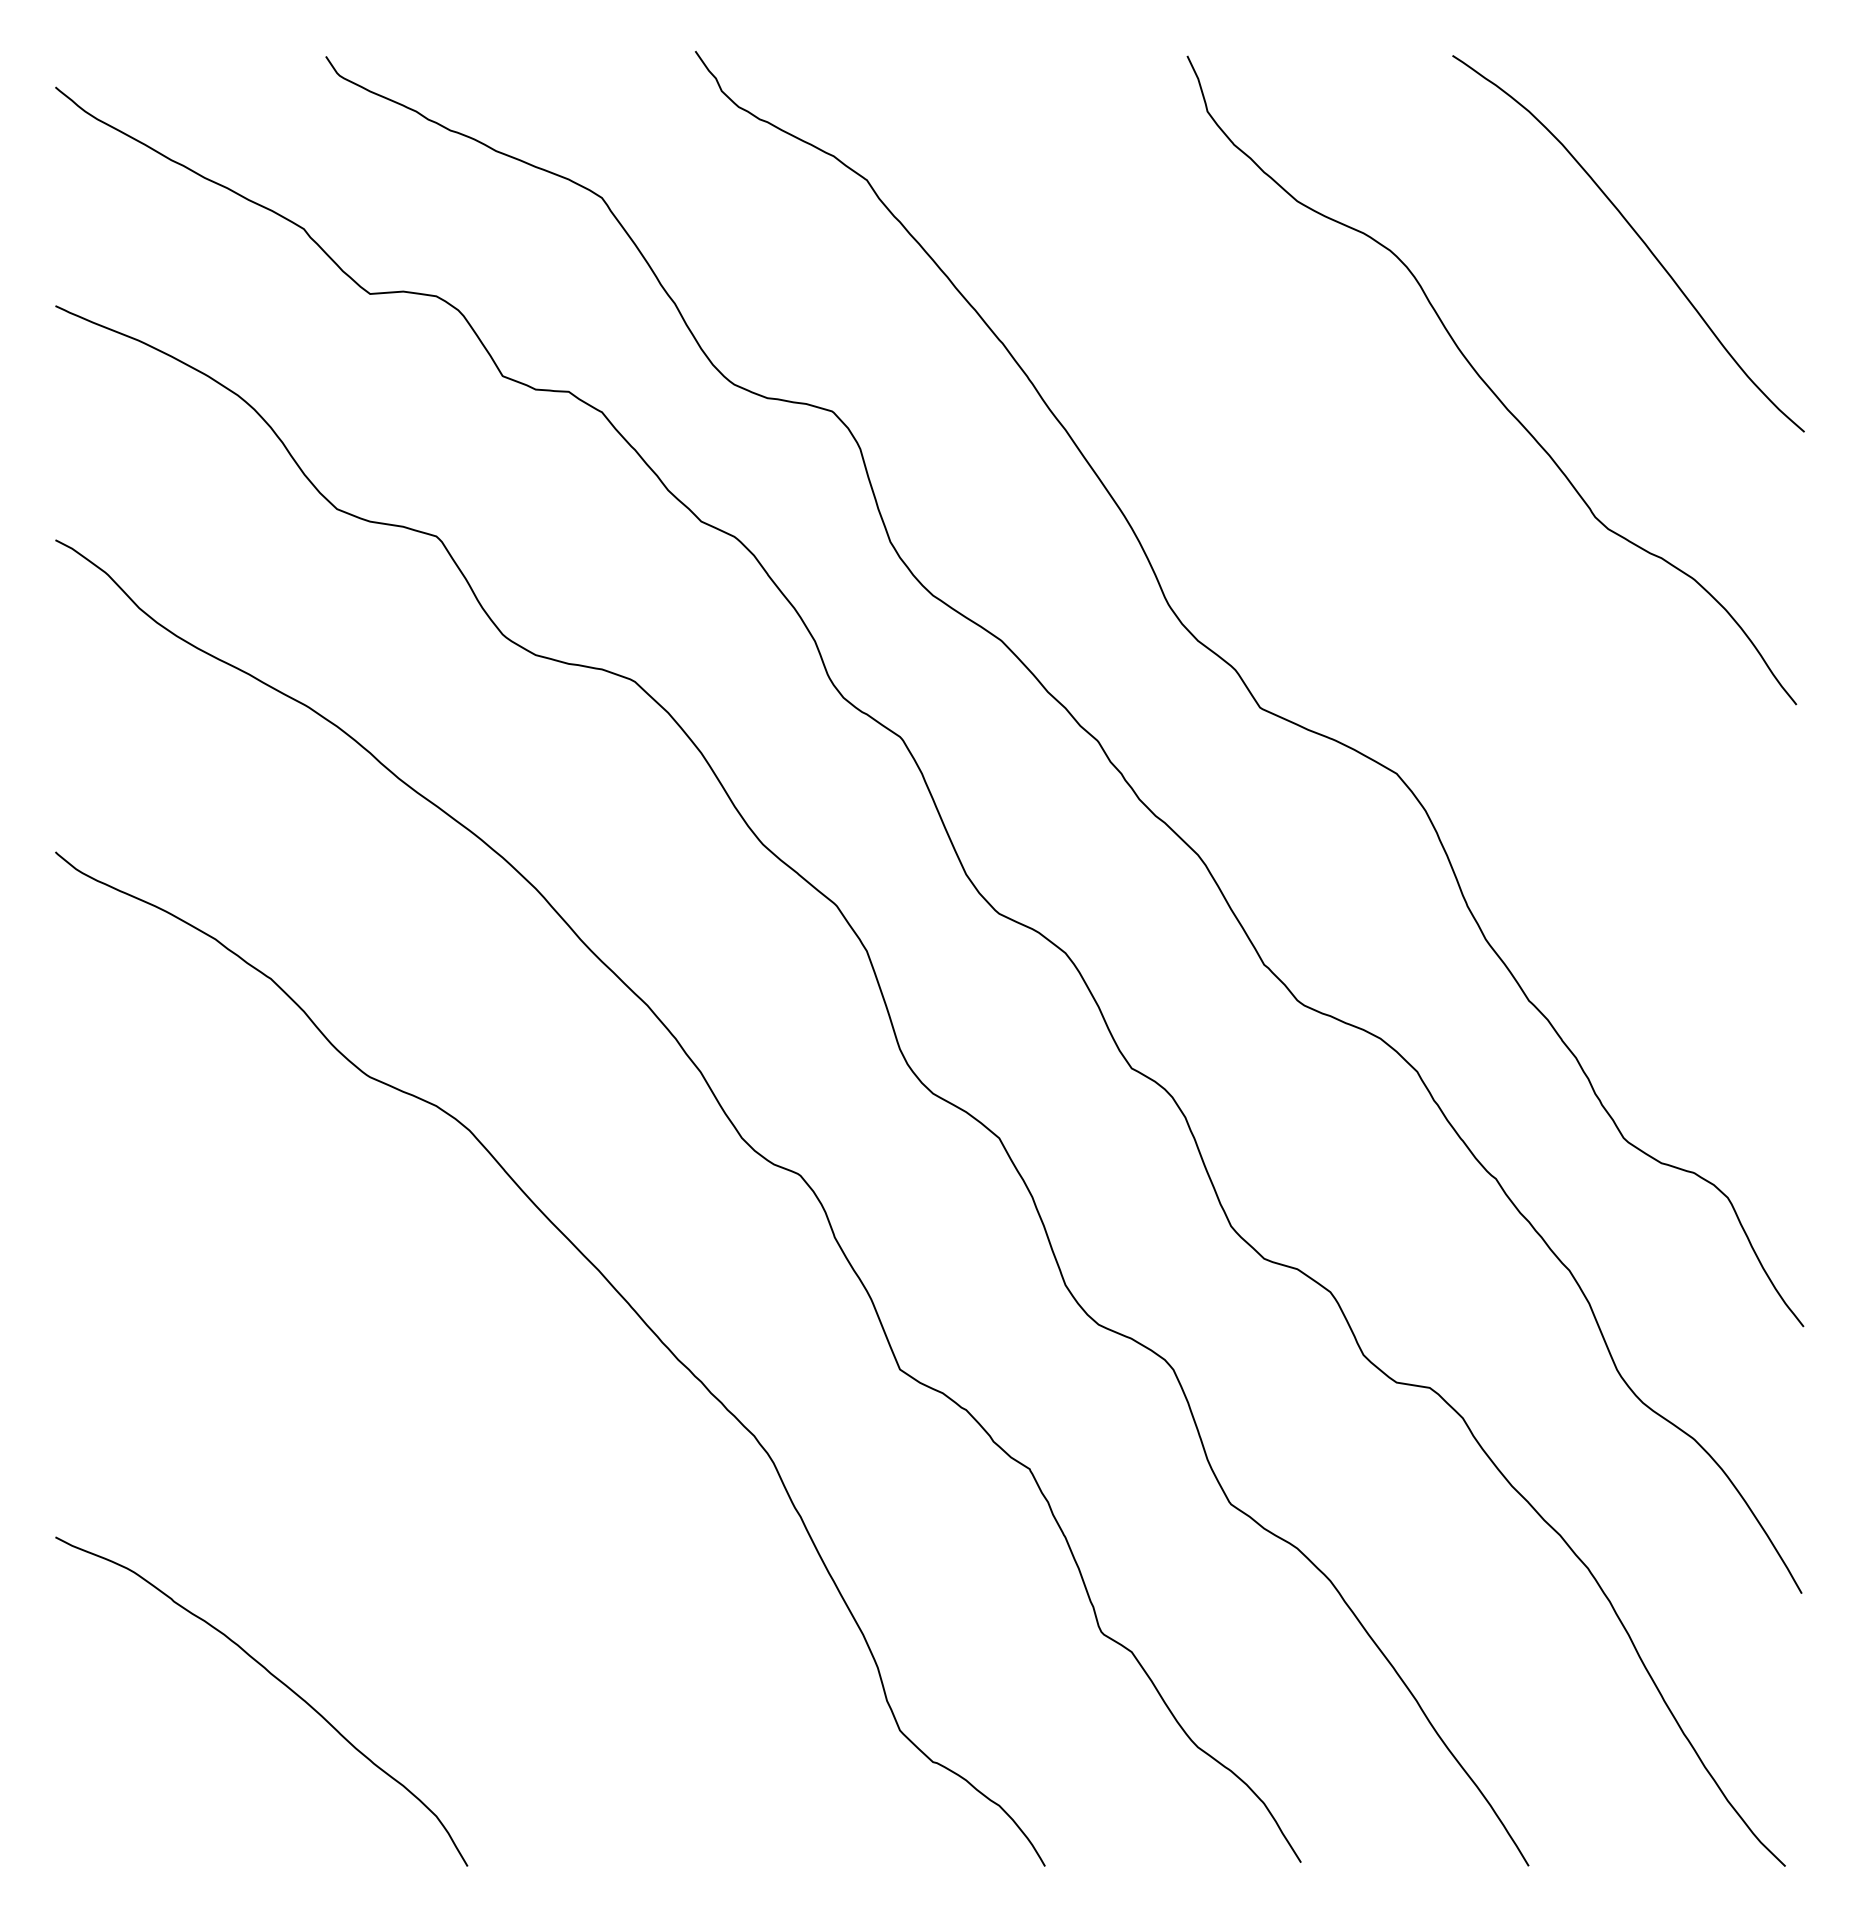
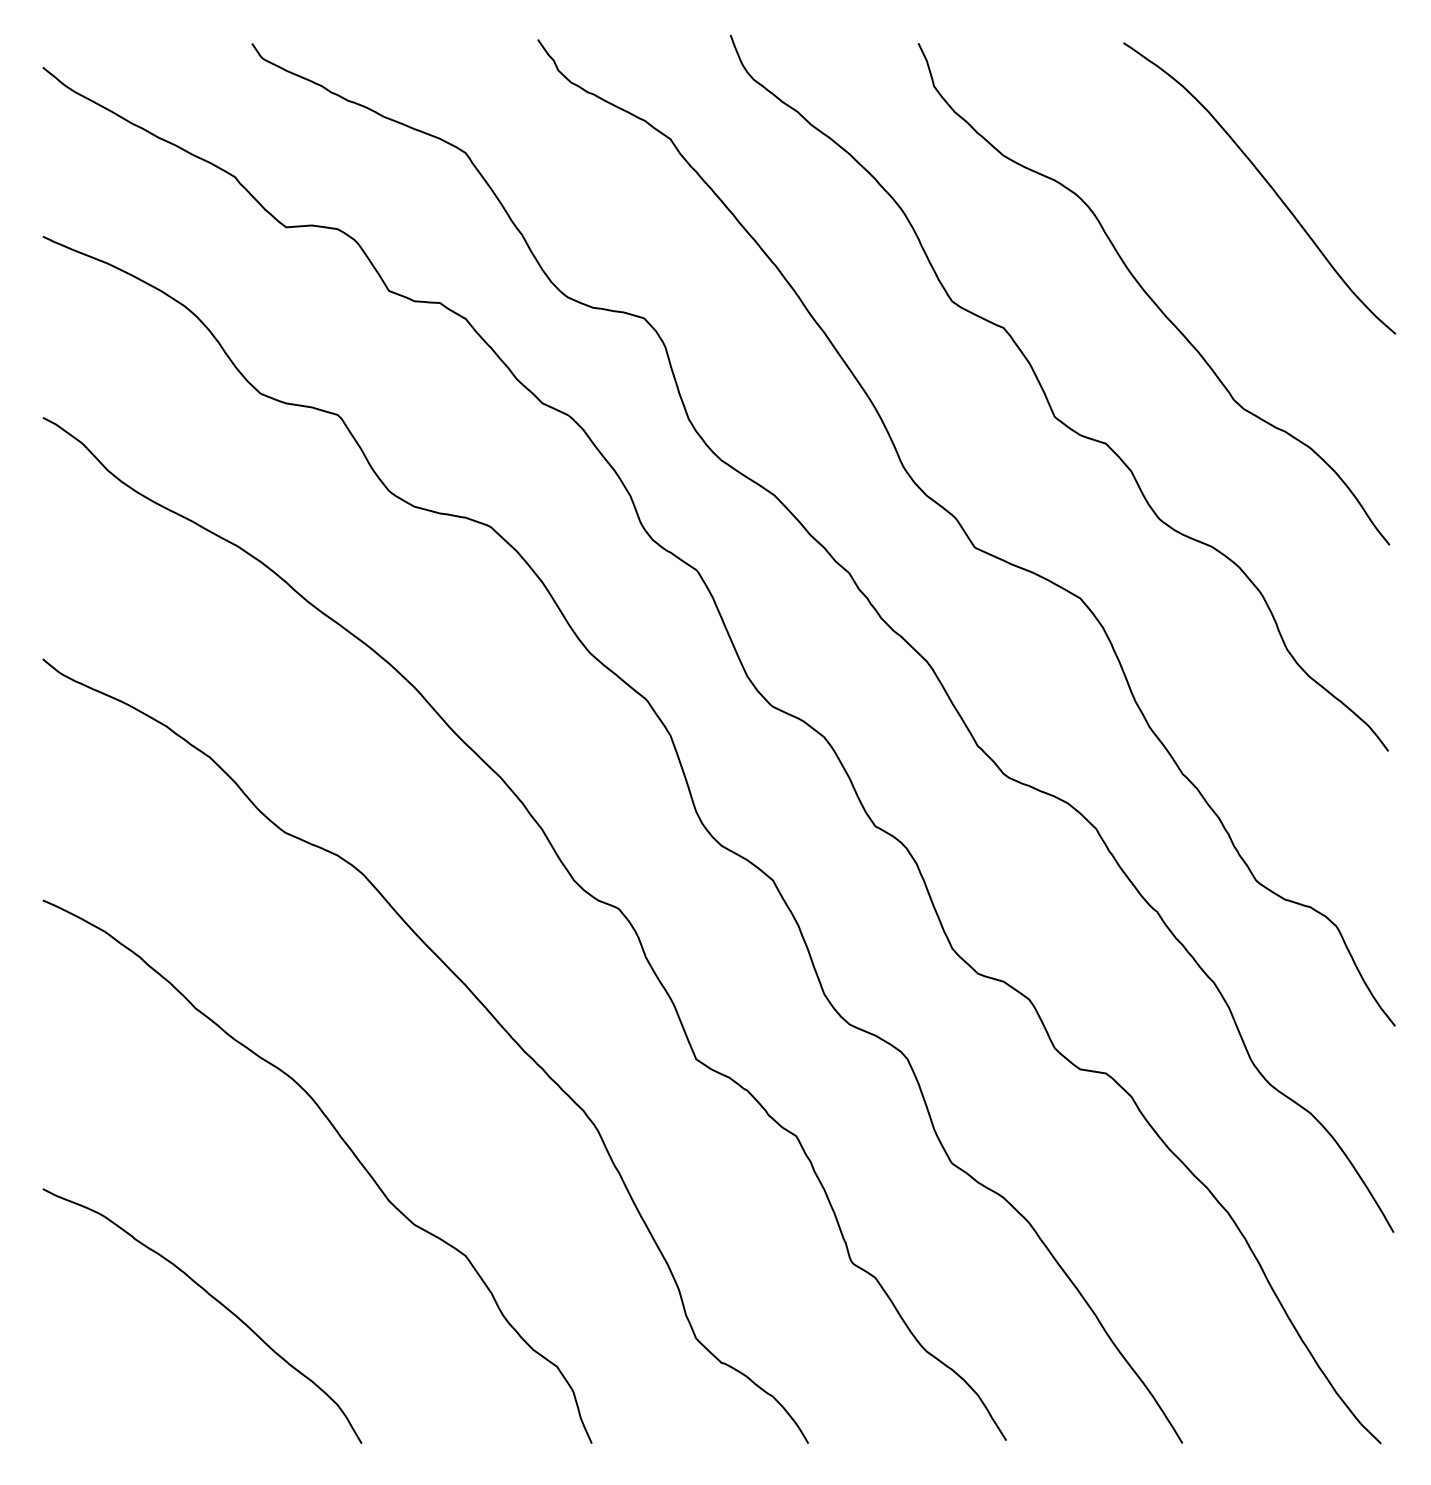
curve: (1353, 512) -> (1046, 396), added
curve: (451, 1485) -> (349, 1148), added

